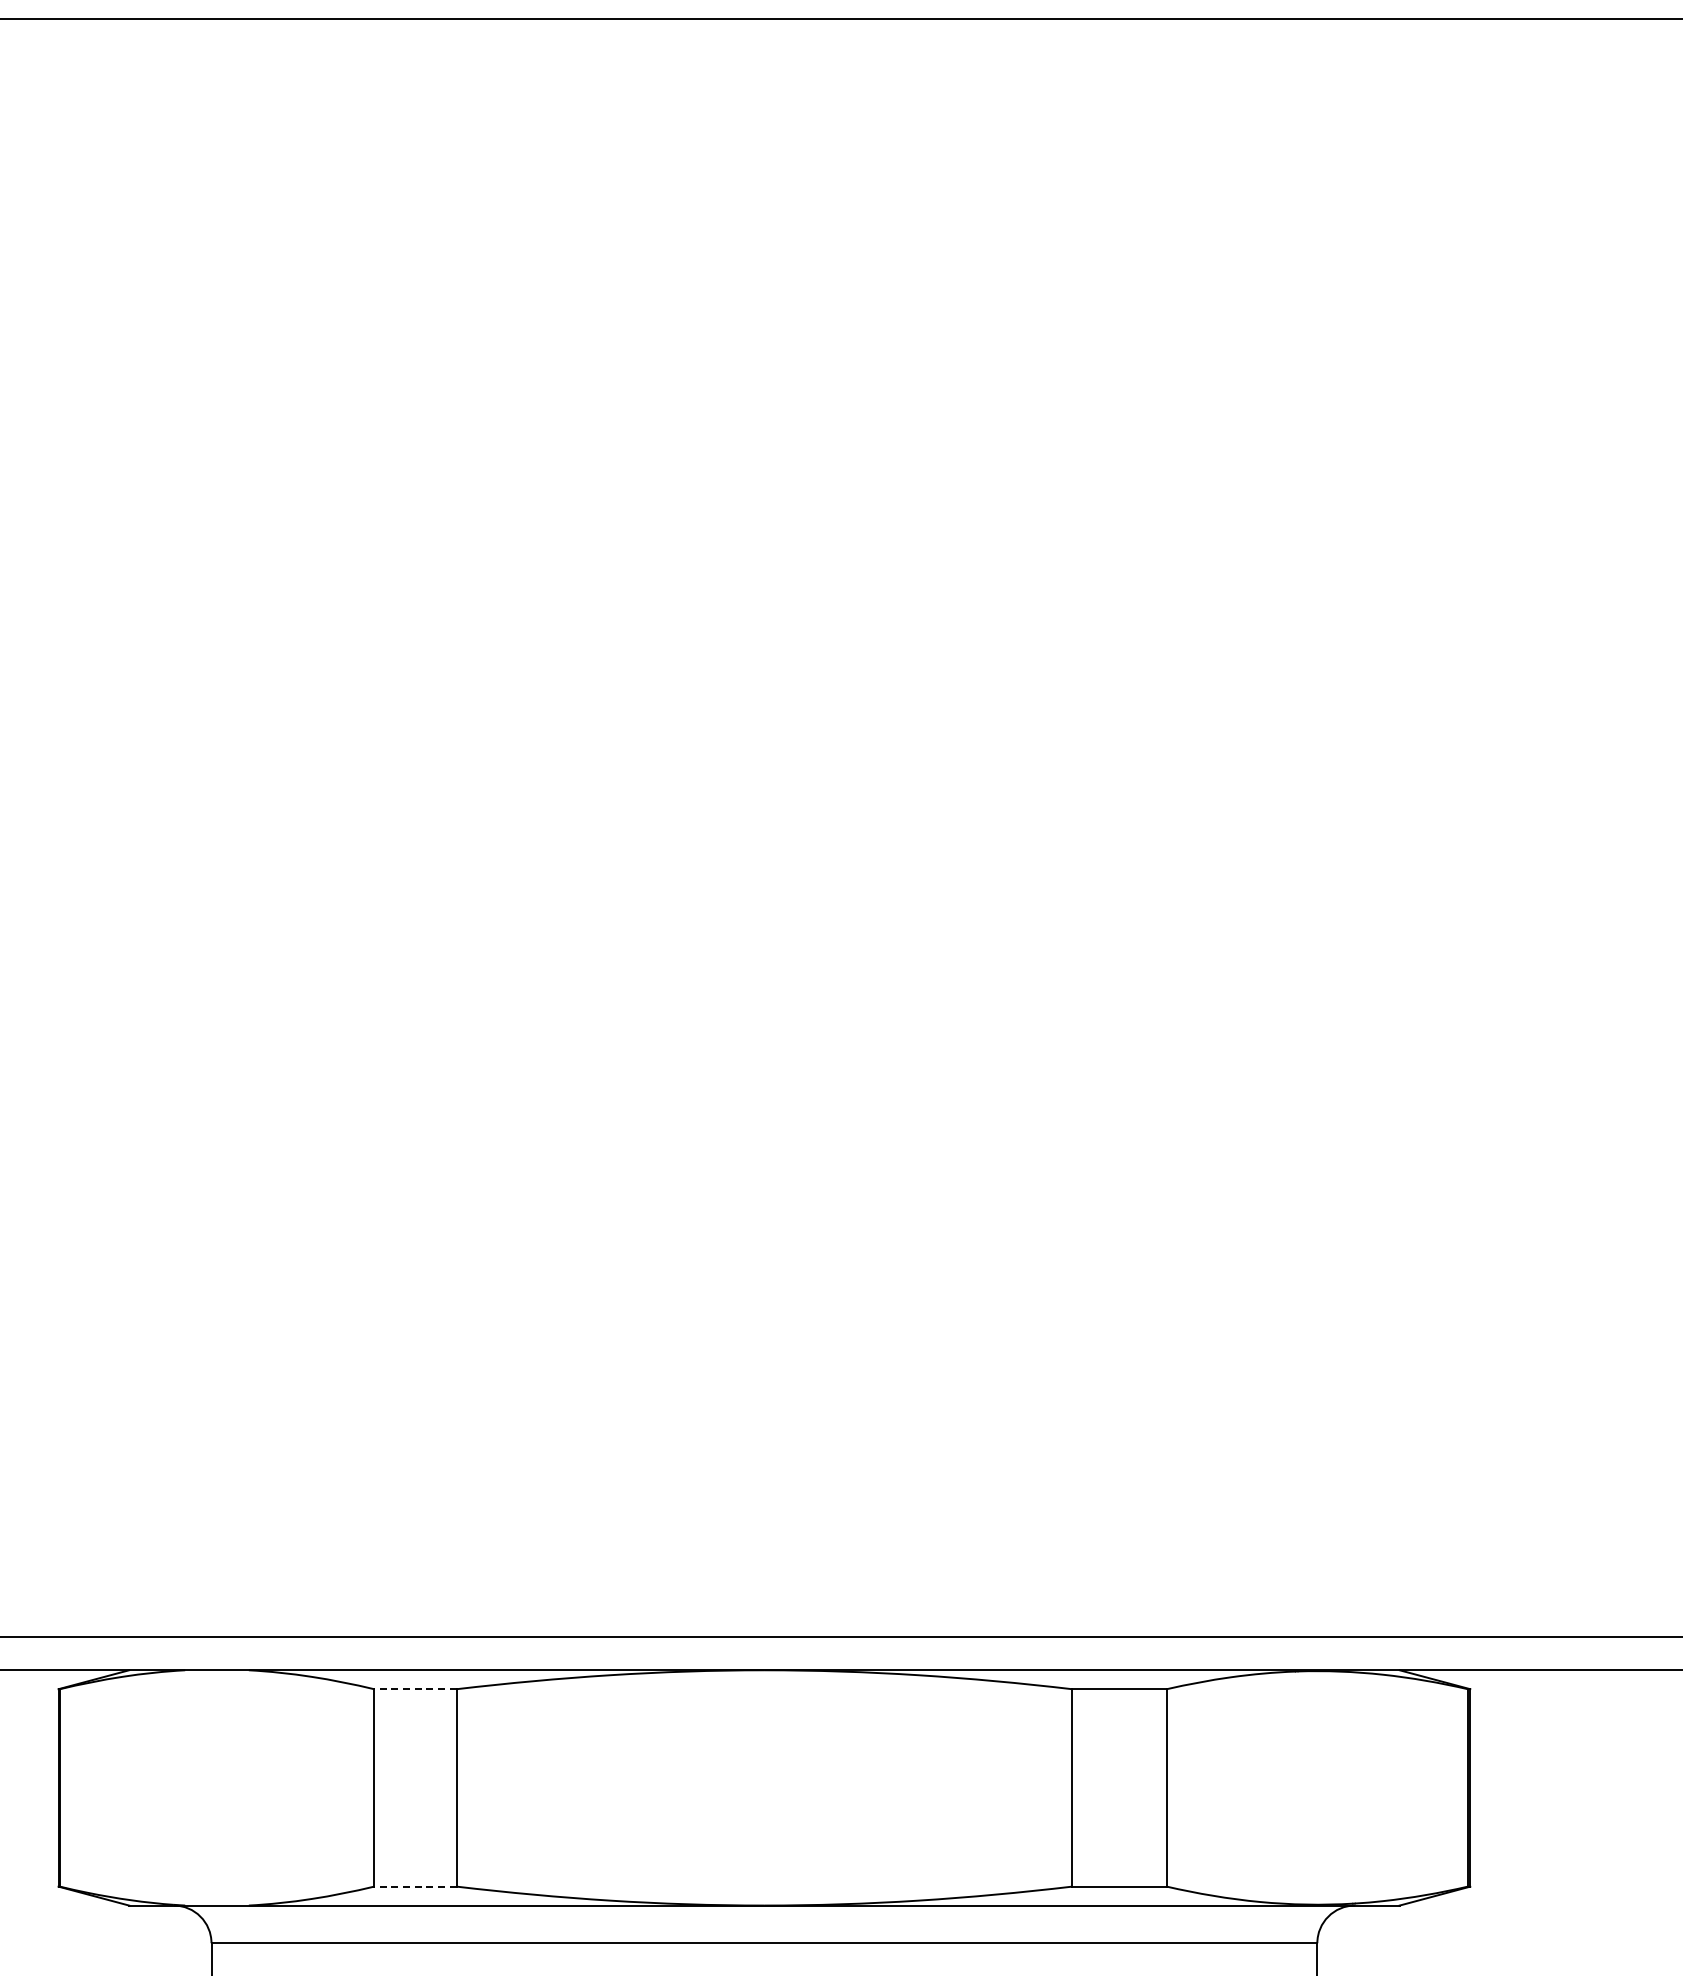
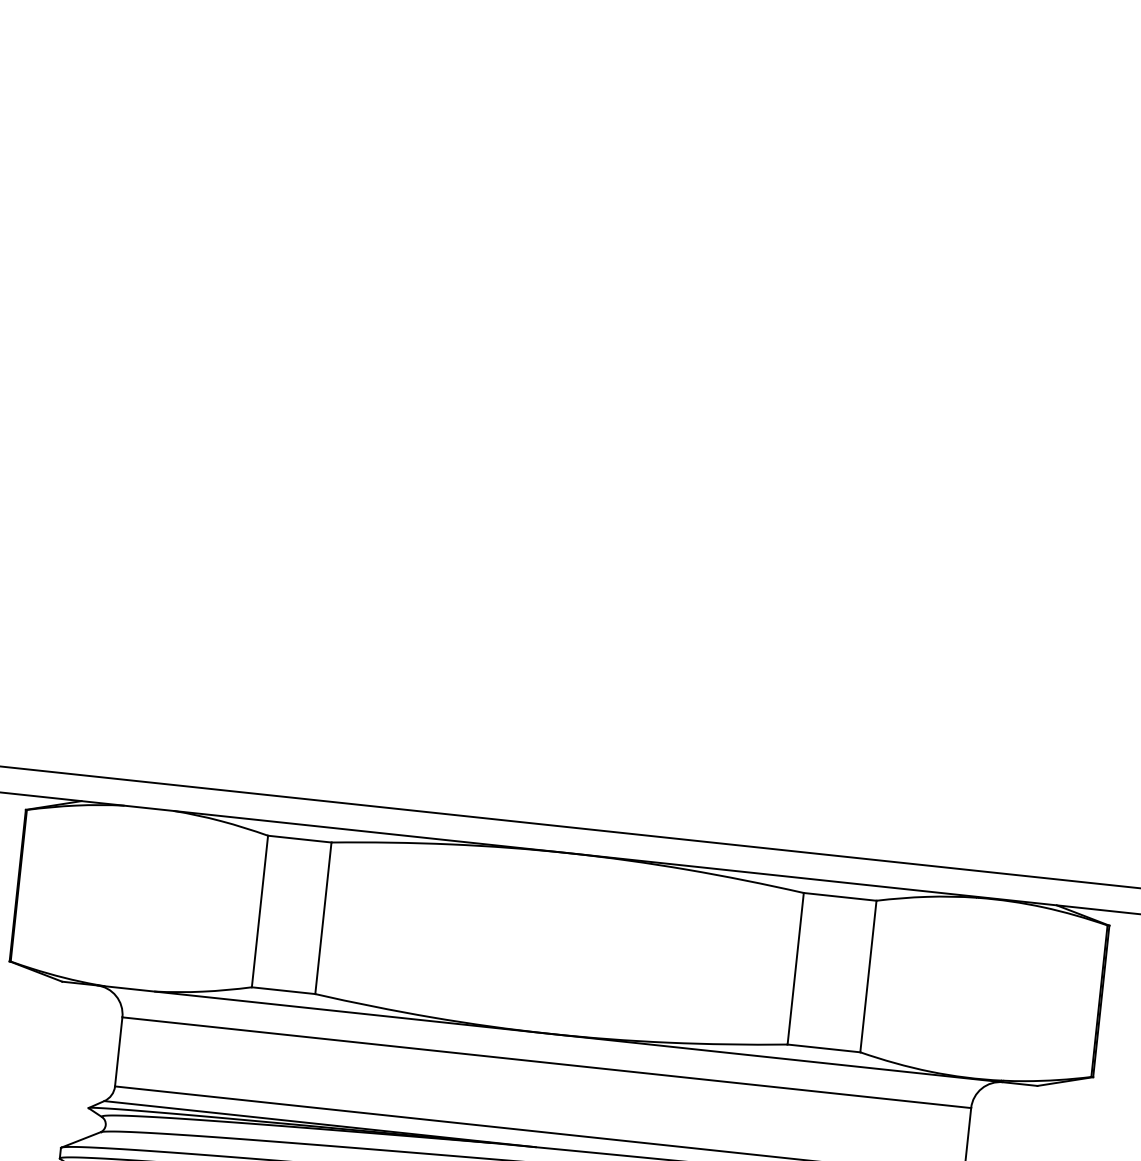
line: (414, 1689) -> (299, 839), dashed -> solid
line: (414, 1886) -> (282, 990), dashed -> solid

